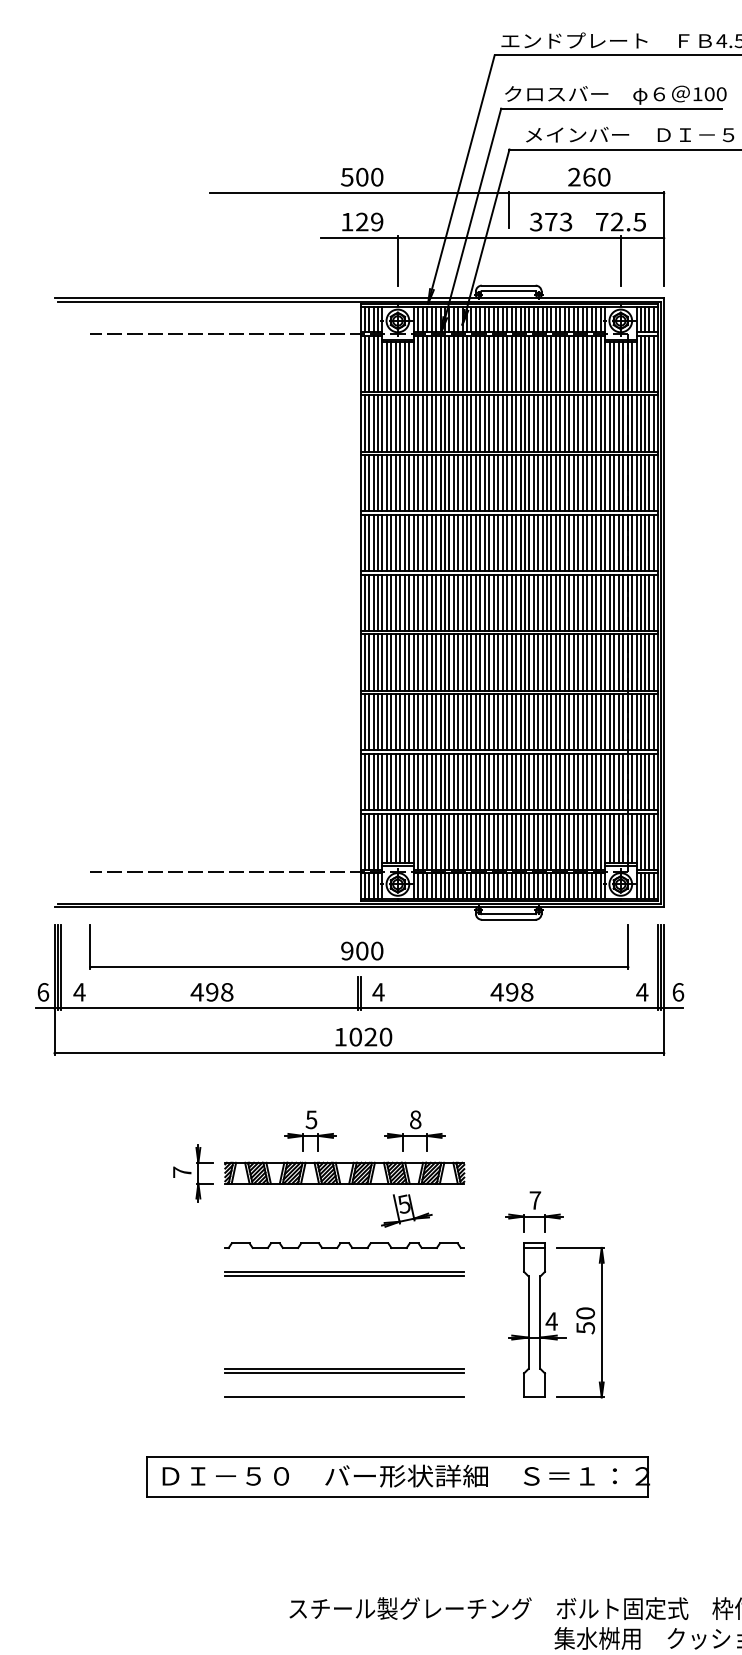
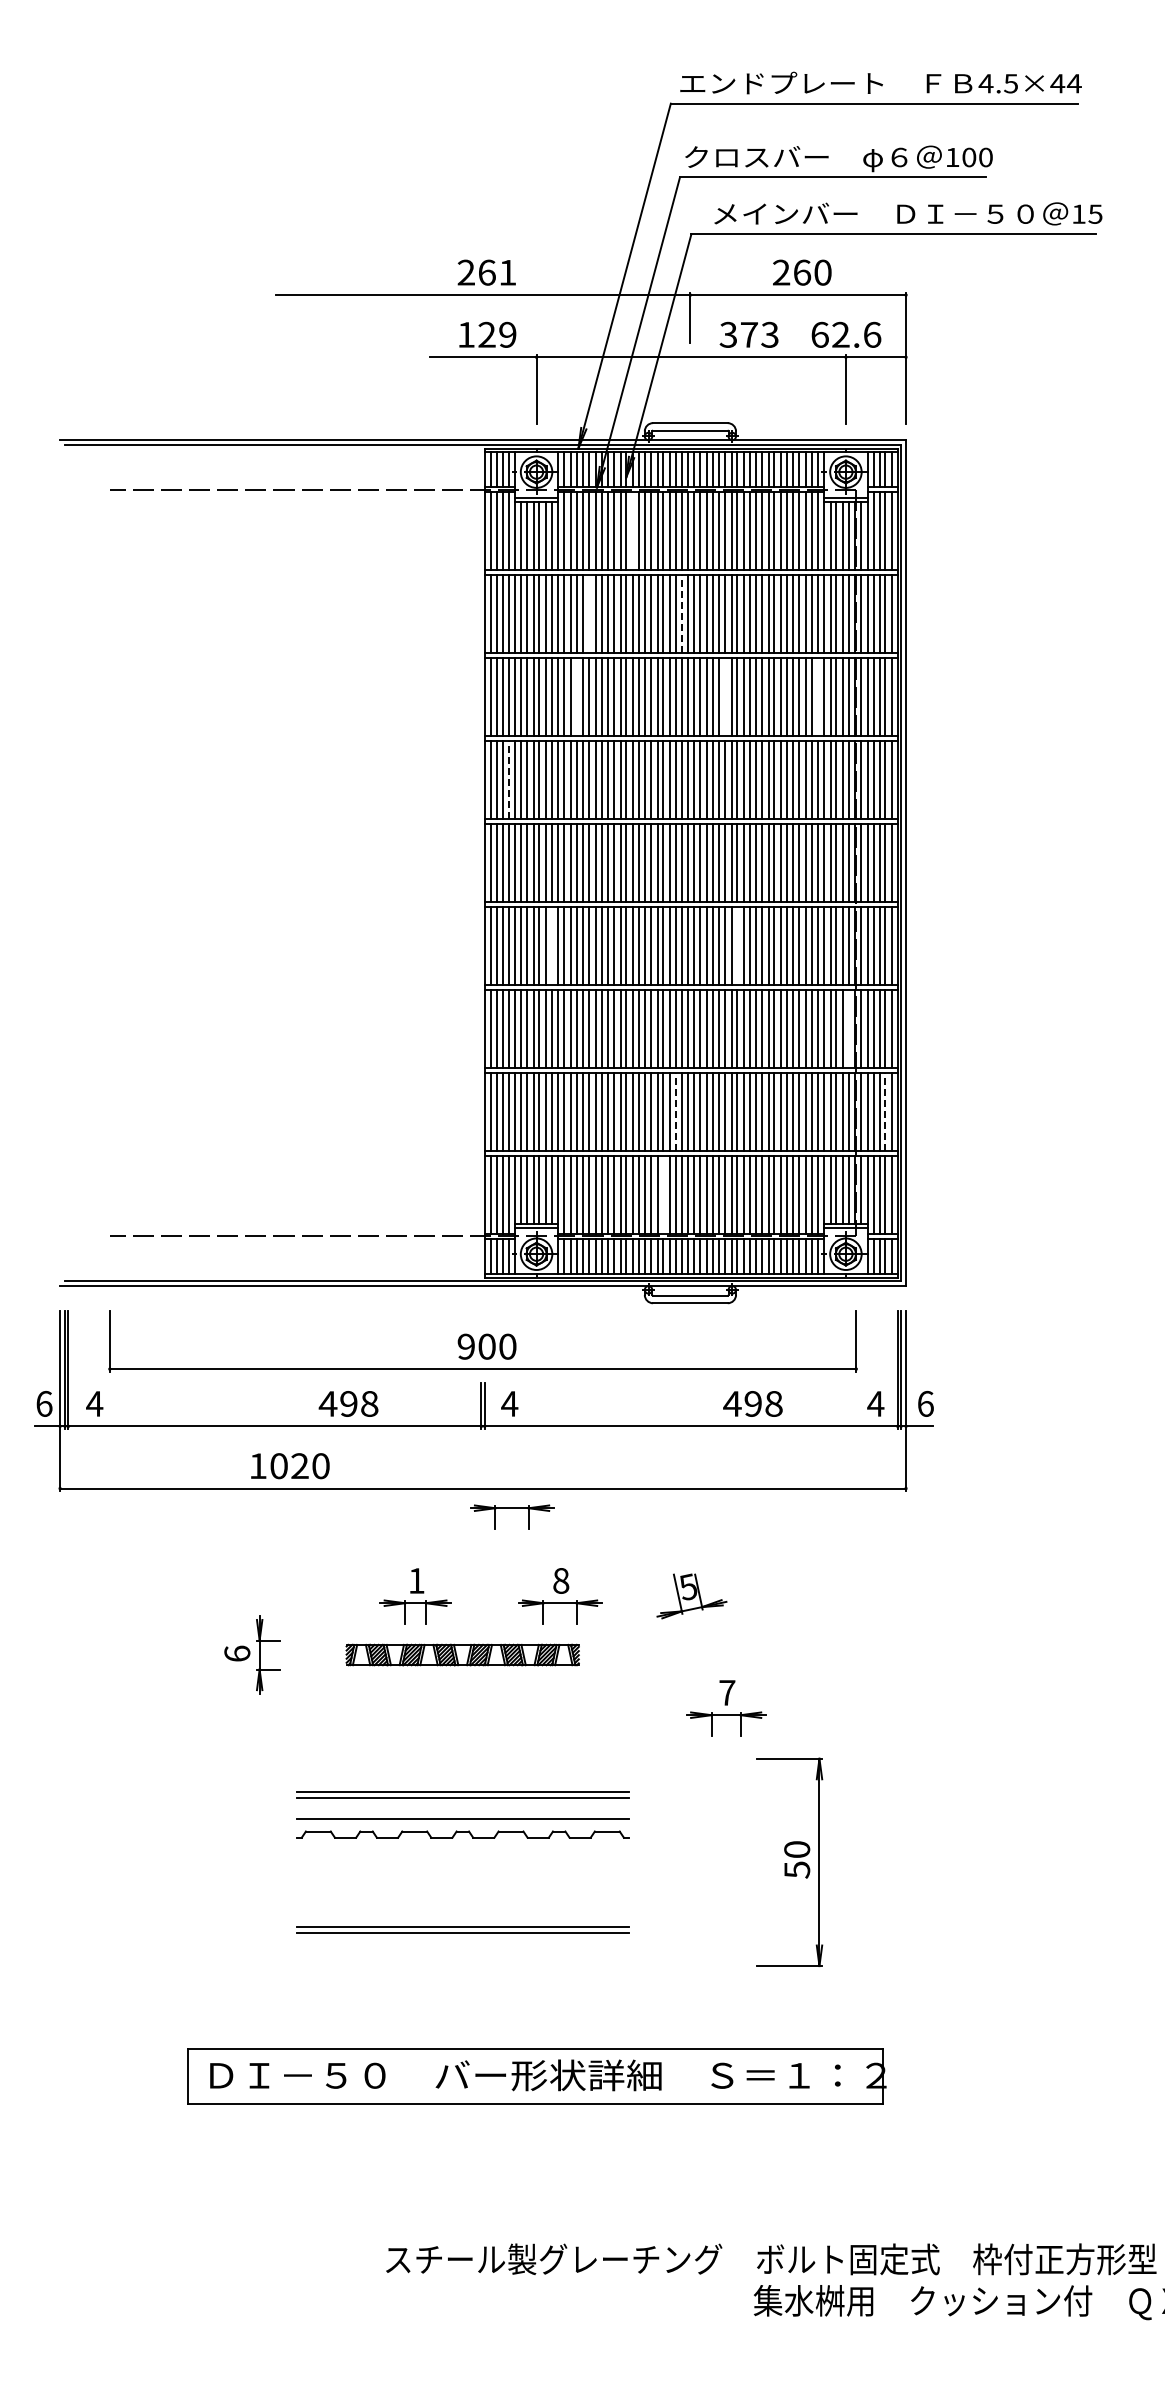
text: (361, 177) -> (486, 272), 500 -> 261
text: (621, 221) -> (846, 334), 72.5 -> 62.6
line: (467, 363) -> (632, 531), removed
line: (436, 423) -> (589, 614), removed
line: (503, 423) -> (682, 614), solid -> dashed
line: (426, 483) -> (576, 697), removed
line: (534, 483) -> (725, 697), removed
line: (601, 483) -> (818, 697), removed
line: (377, 543) -> (508, 780), solid -> dashed
line: (408, 662) -> (551, 946), removed
line: (542, 662) -> (737, 946), removed
line: (622, 722) -> (848, 1029), removed
line: (498, 782) -> (675, 1112), solid -> dashed
line: (649, 782) -> (885, 1112), solid -> dashed
line: (489, 841) -> (663, 1194), removed
text: (211, 991) -> (348, 1403), moved
text: (511, 991) -> (752, 1403), moved
text: (363, 1037) -> (290, 1466), moved
part: (380, 1067) -> (512, 1508), added
text: (311, 1119) -> (416, 1580), 5 -> 1
text: (182, 1172) -> (237, 1653), 7 -> 6
part: (344, 1172) -> (462, 1654), size x0.7
part: (406, 1211) -> (691, 1596), moved
part: (344, 1245) -> (462, 1834), moved
part: (537, 1320) -> (730, 1859), removed
line: (344, 1396) -> (462, 1818), moved

